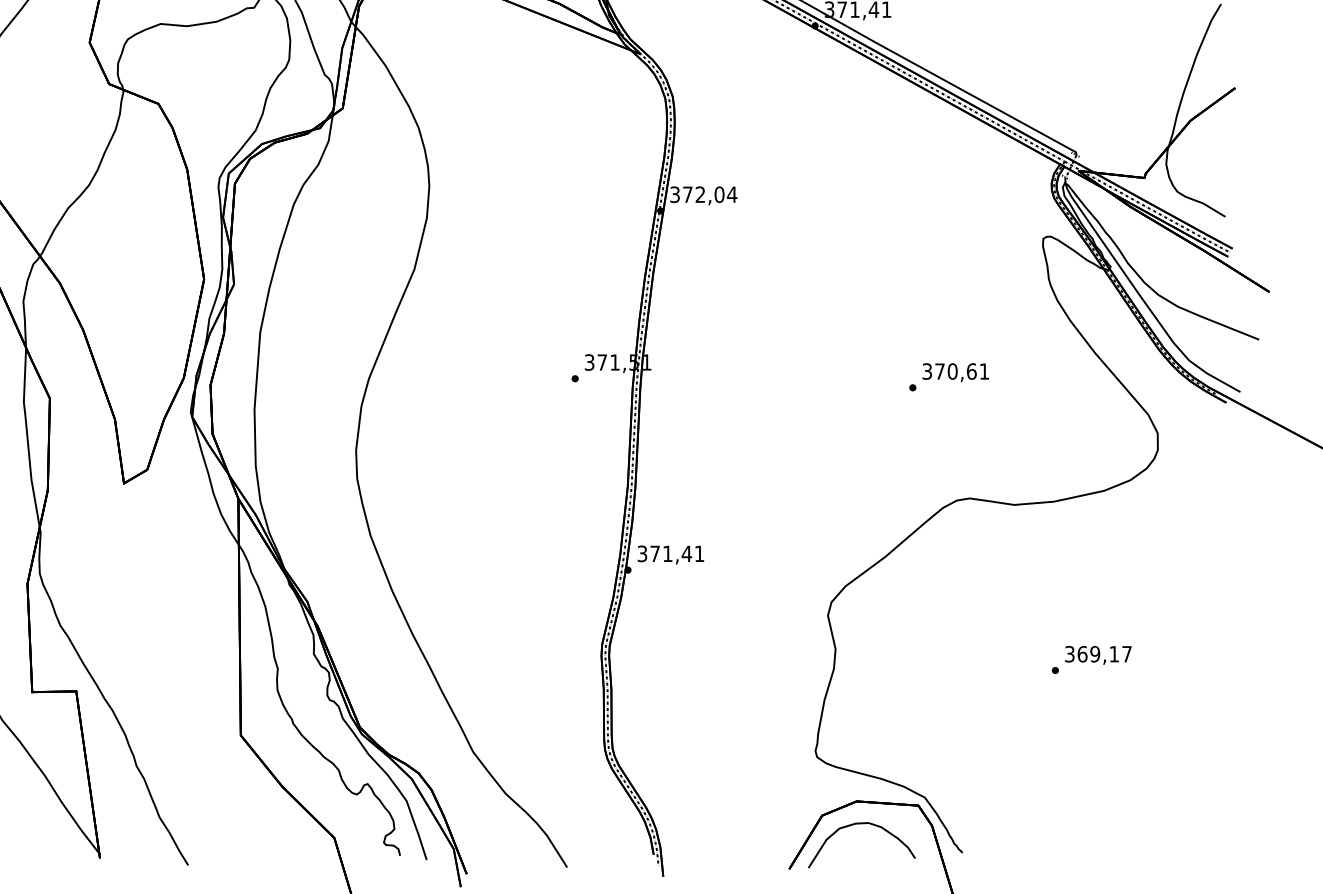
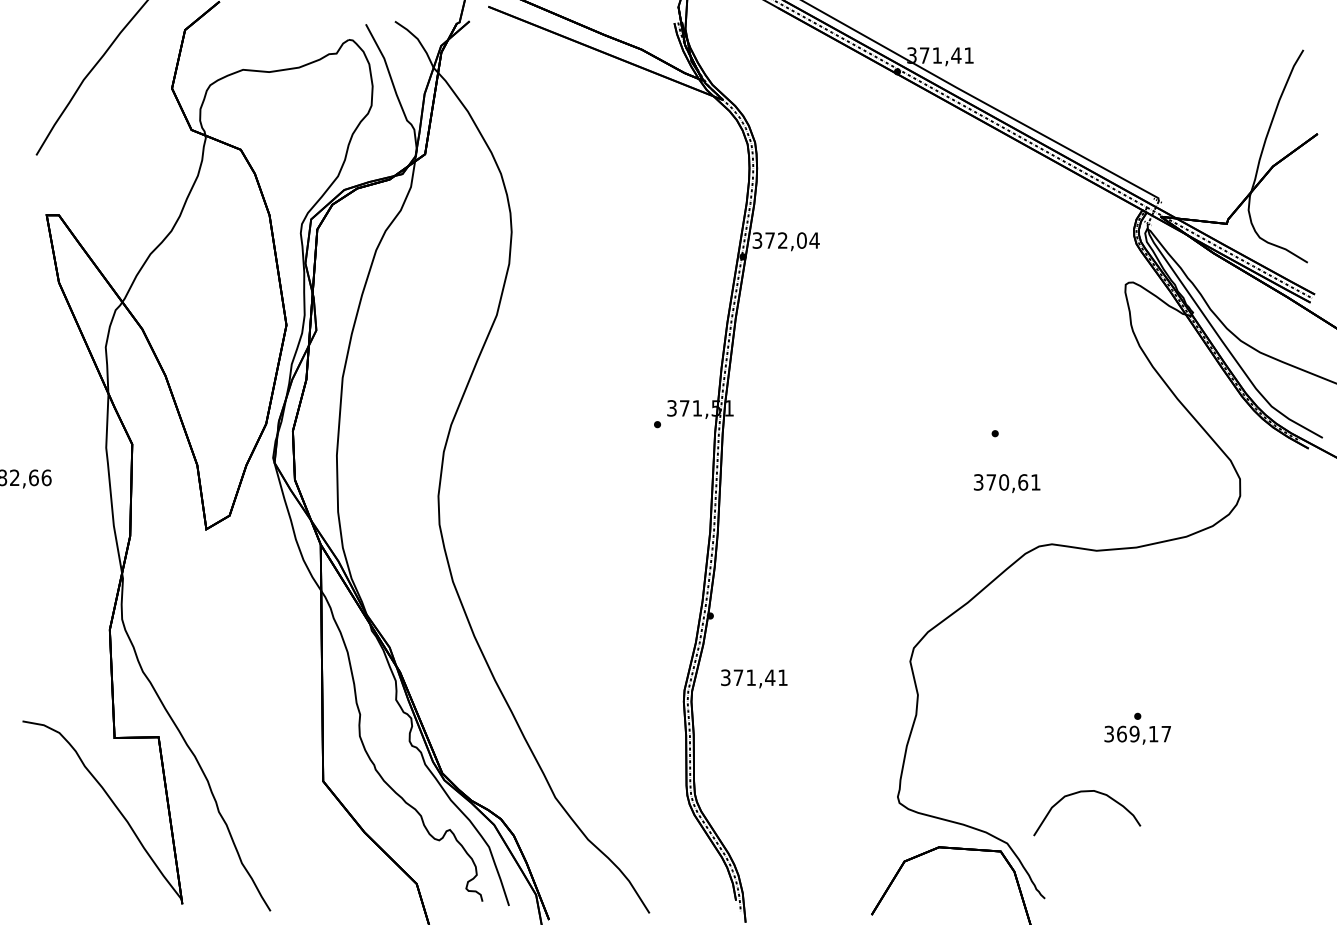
text: (956, 372) -> (1007, 483), moved
text: (671, 554) -> (754, 678), moved
text: (1098, 654) -> (1137, 734), moved
curve: (862, 824) -> (1087, 792), moved

